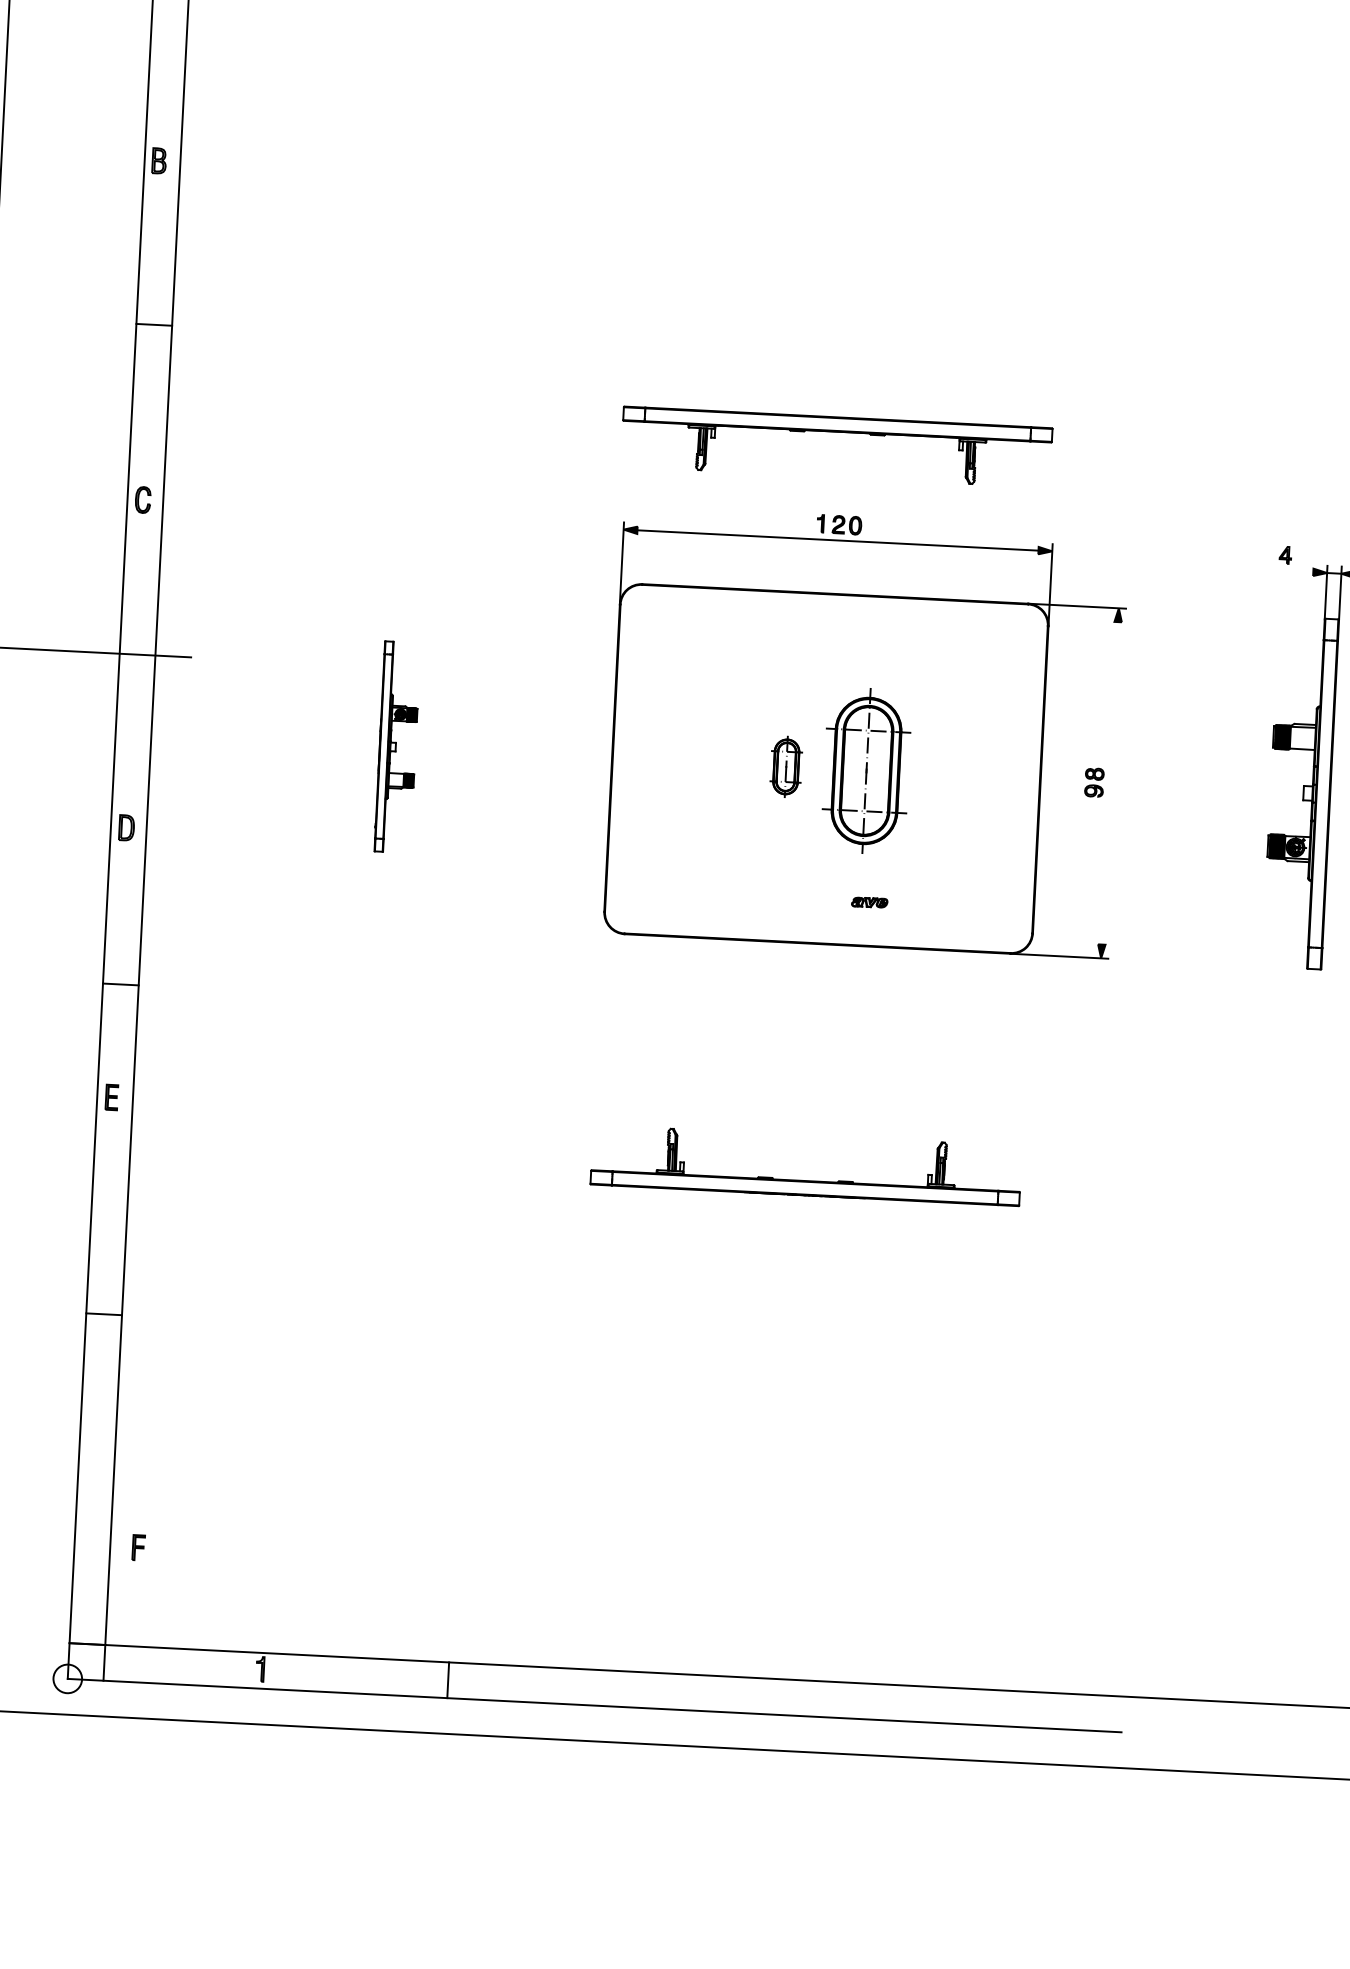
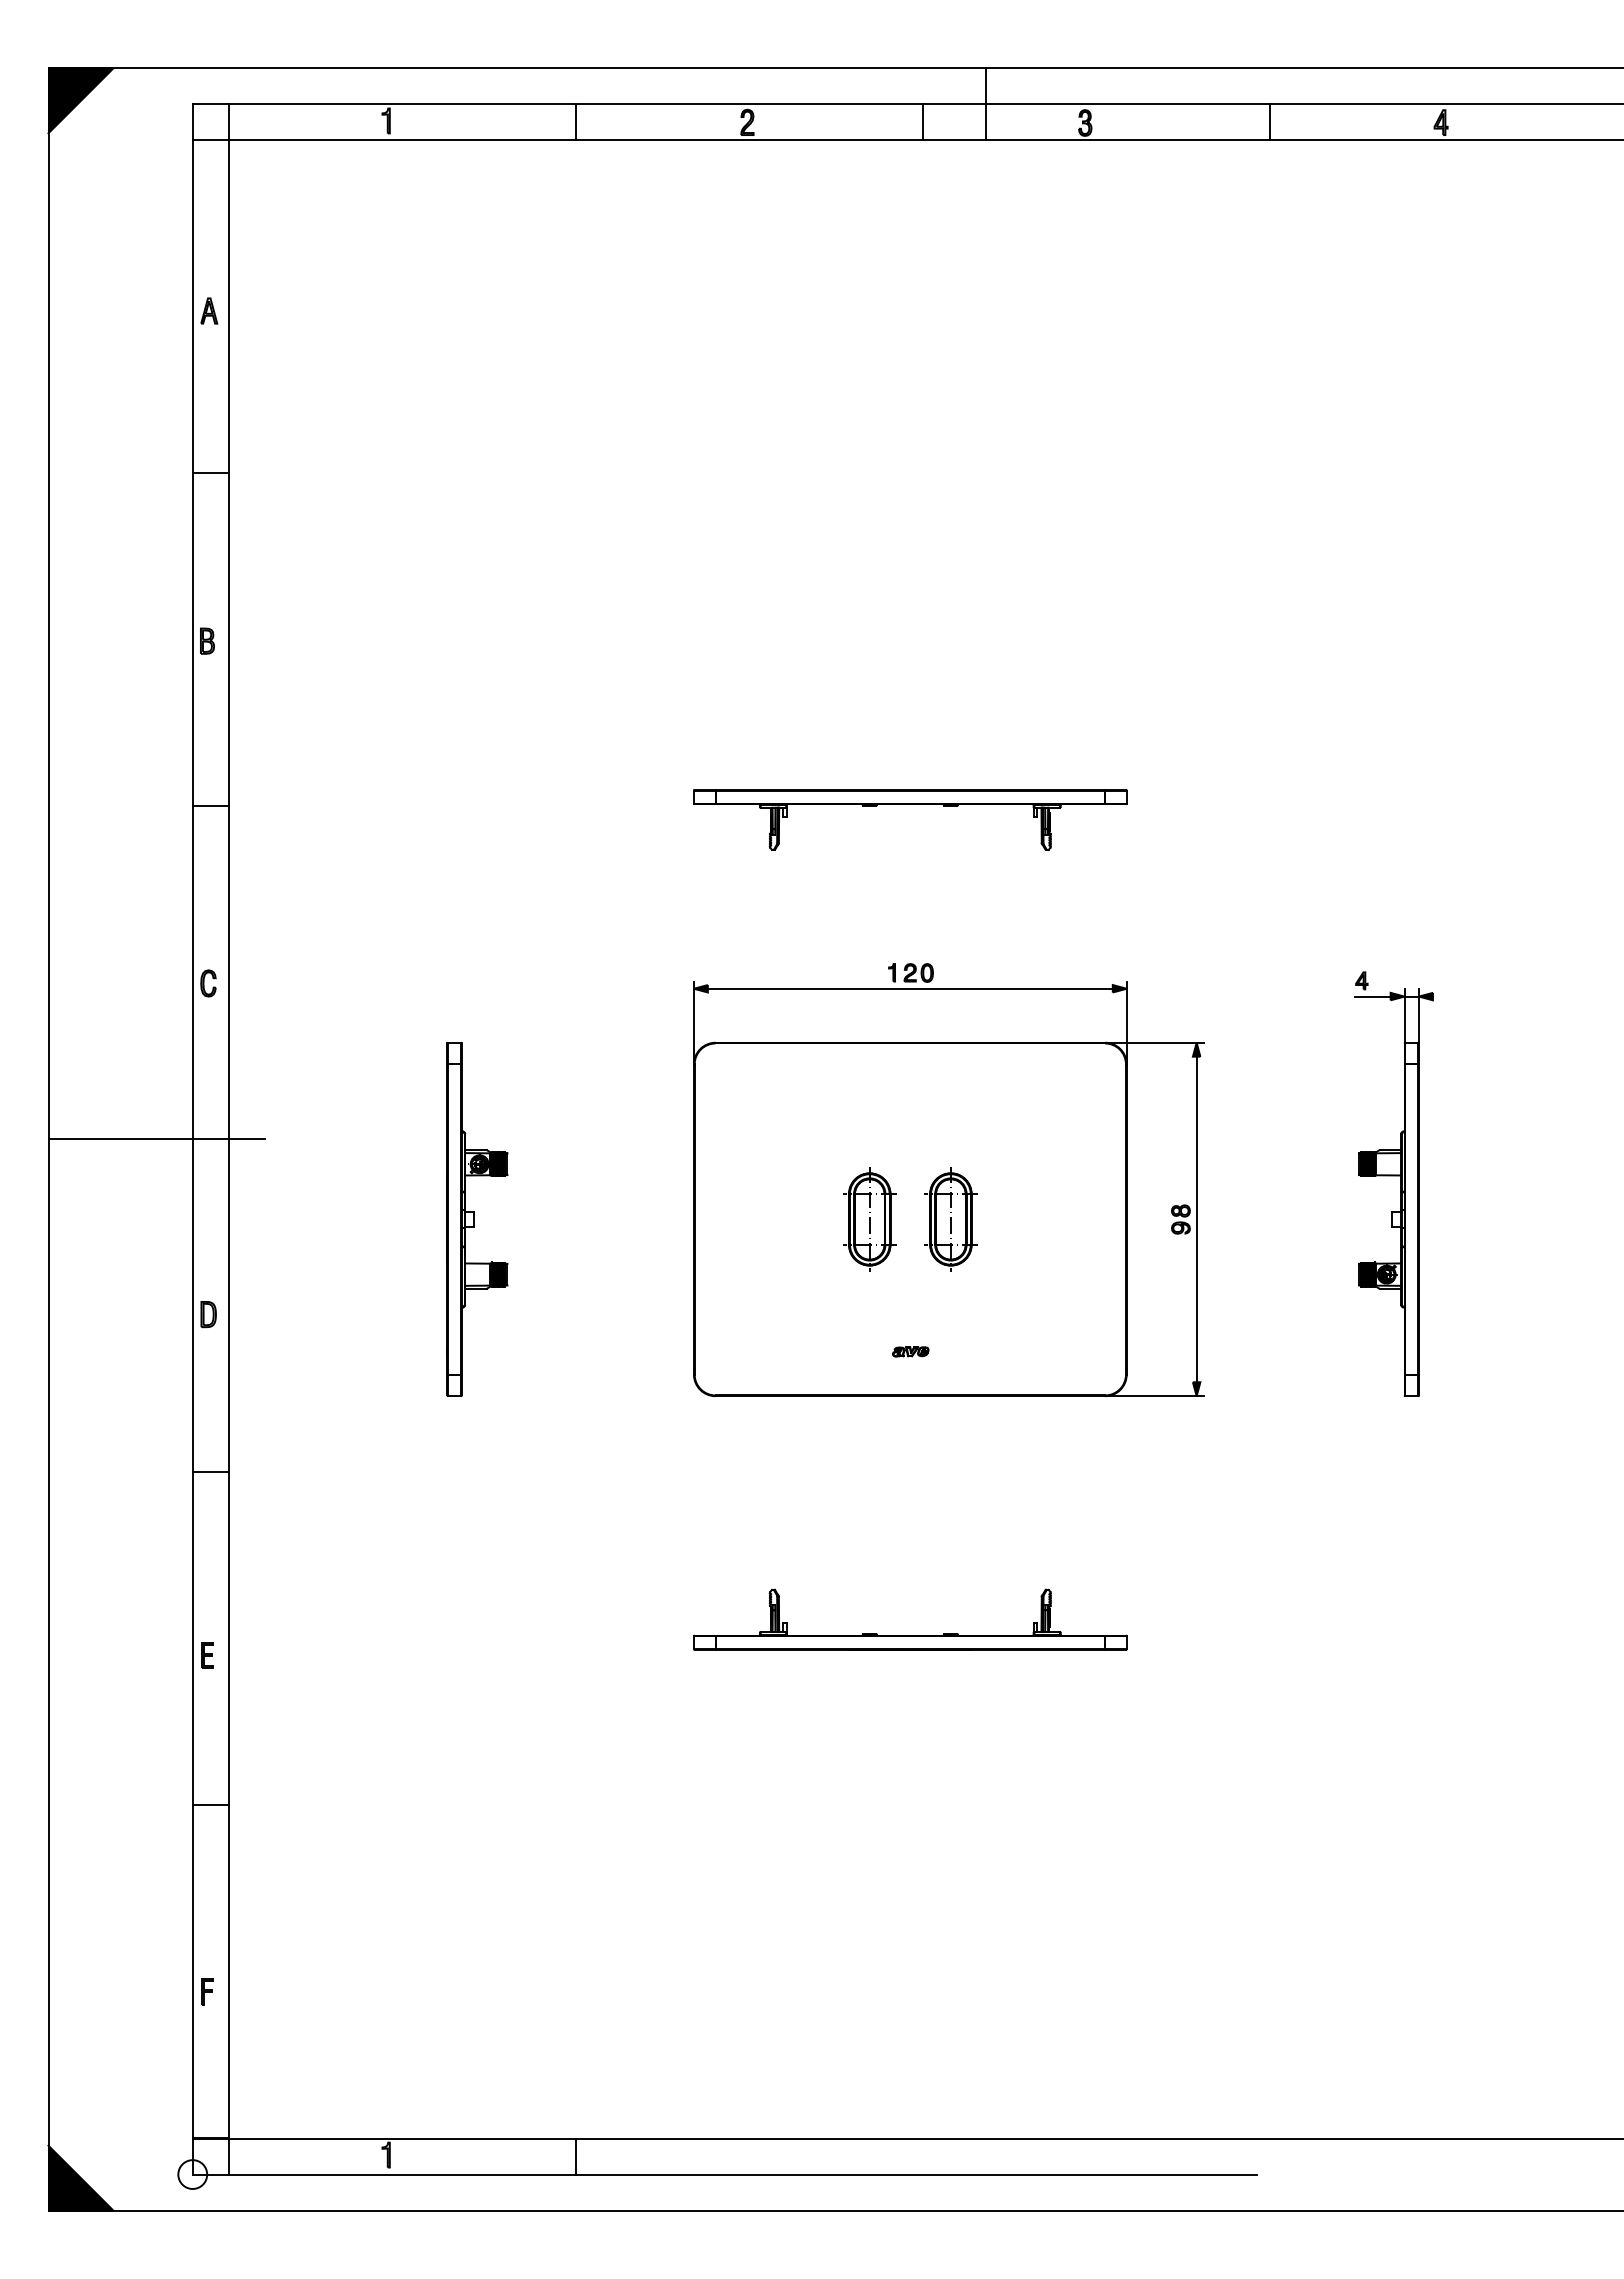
part: (837, 431) -> (910, 804), moved
line: (1295, 571) -> (1372, 996), added
part: (397, 747) -> (477, 1219), size x1.67
part: (785, 766) -> (869, 1219), size x1.67
part: (866, 771) -> (950, 1219), size x0.62
line: (1109, 783) -> (1196, 1219), added
part: (869, 902) -> (910, 1351), moved
part: (111, 1097) -> (207, 1655), moved
part: (138, 1547) -> (207, 1991), moved

